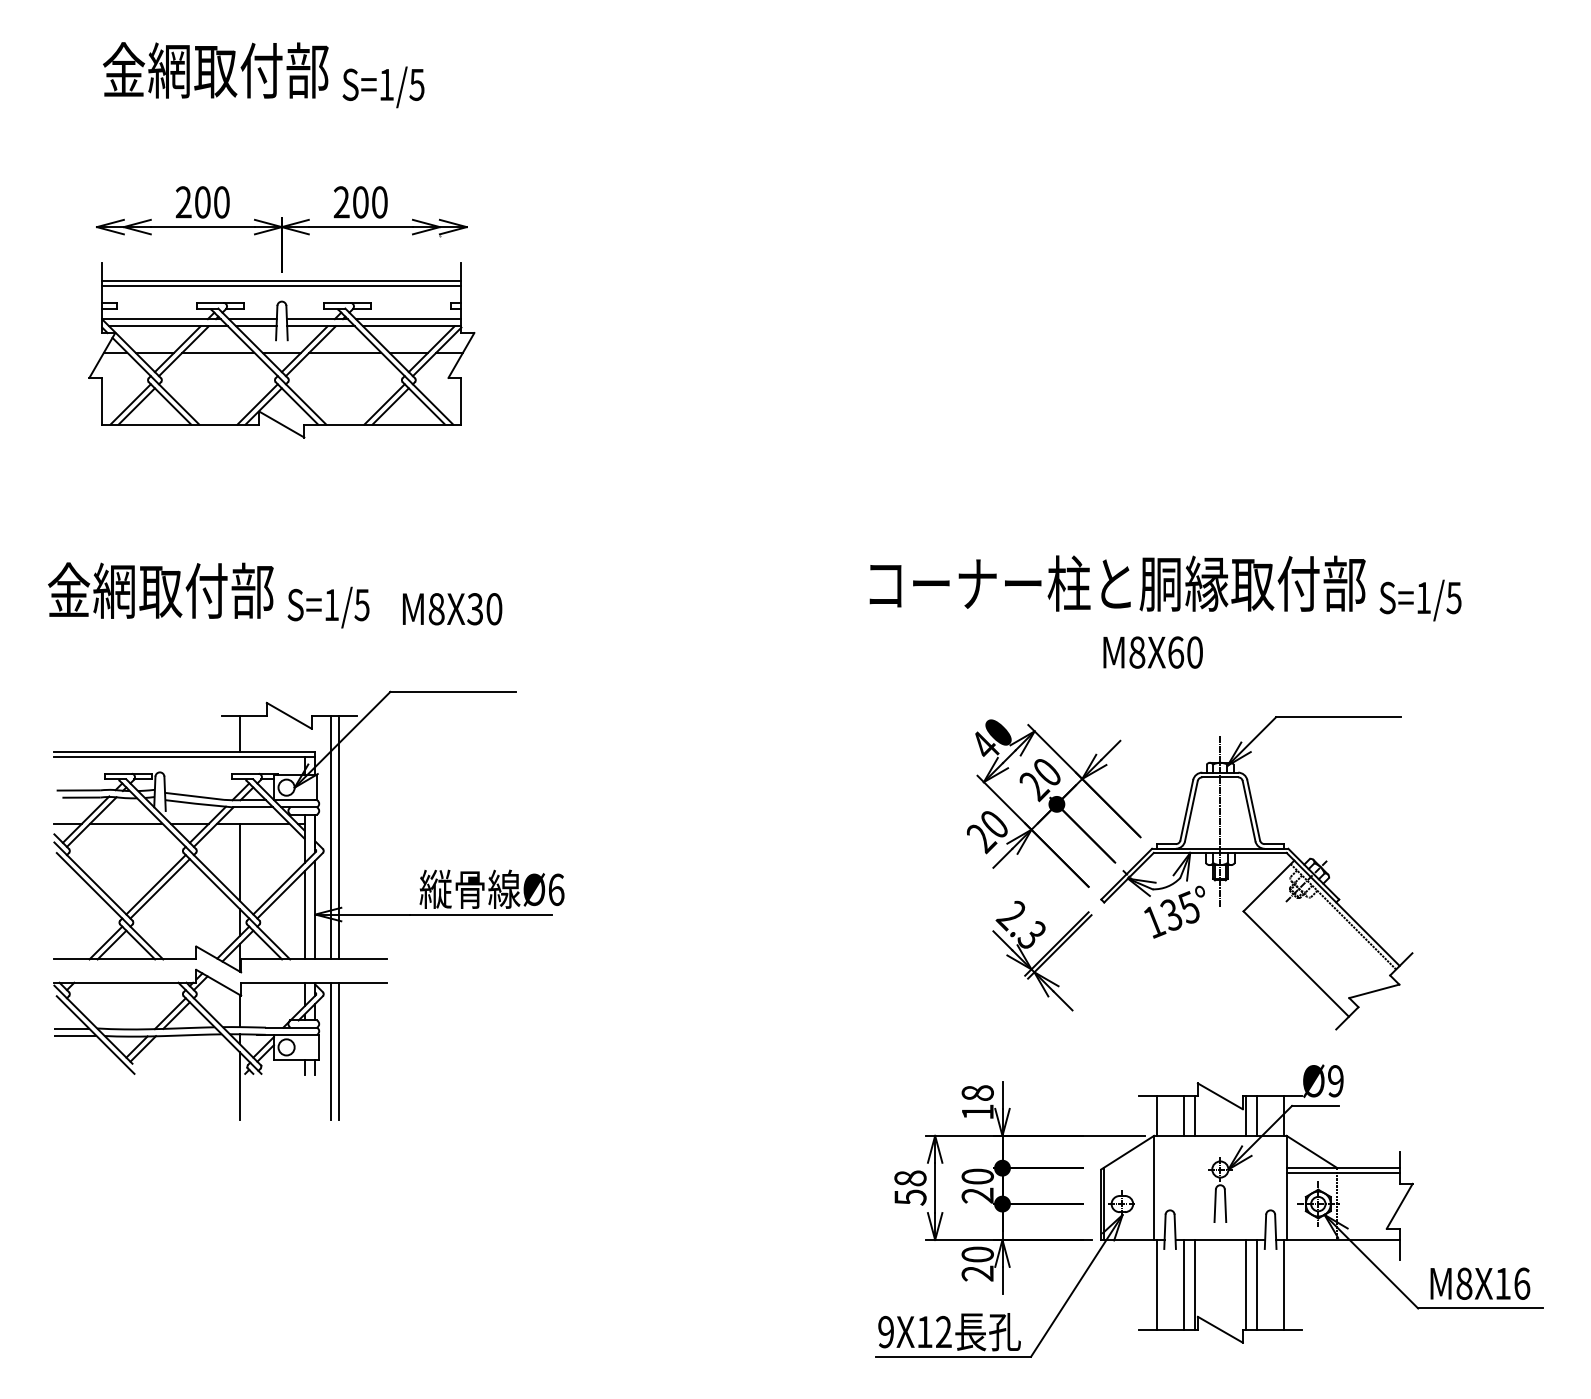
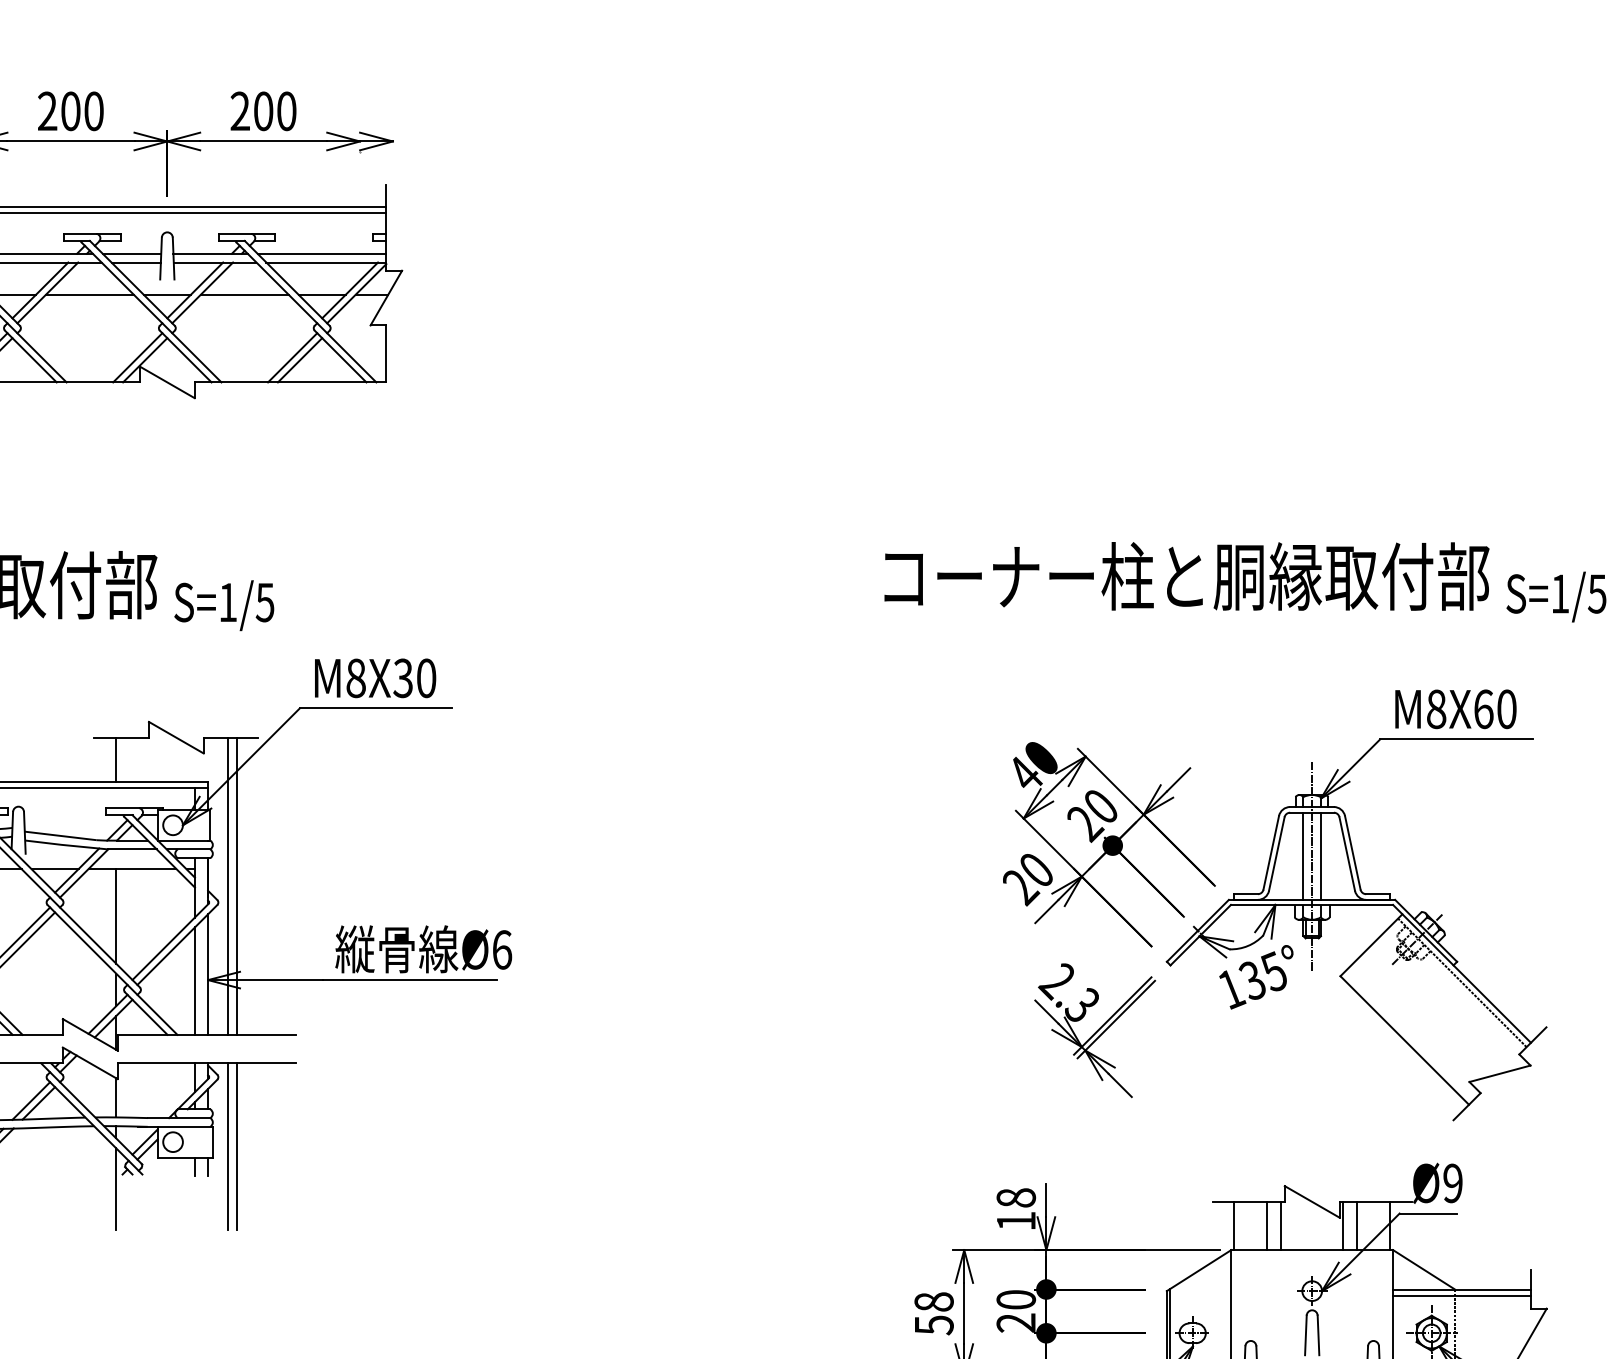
text: (452, 609) -> (375, 678), moved
text: (1152, 652) -> (1455, 709), moved
line: (1213, 812) -> (1303, 855), added
line: (1227, 812) -> (1320, 855), added

